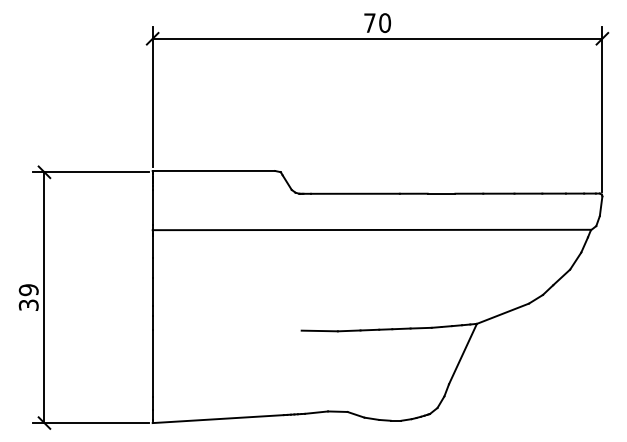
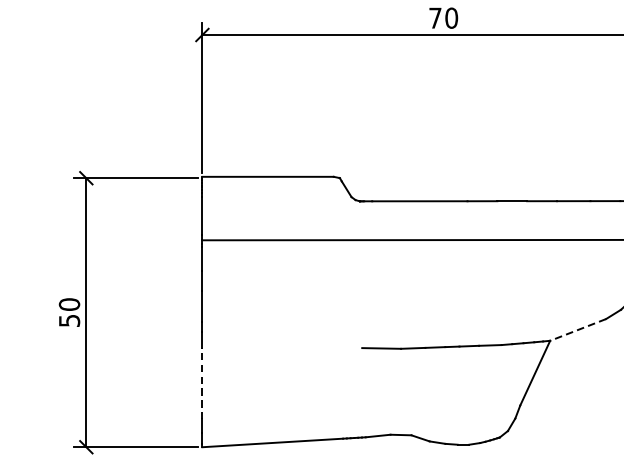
text: (28, 297) -> (69, 312), 39 -> 50
line: (502, 313) -> (577, 329), solid -> dashed
line: (152, 363) -> (202, 383), solid -> dashed

